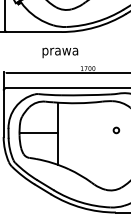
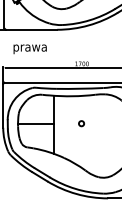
text: (59, 53) -> (29, 49), moved
circle: (116, 130) -> (81, 123), moved

